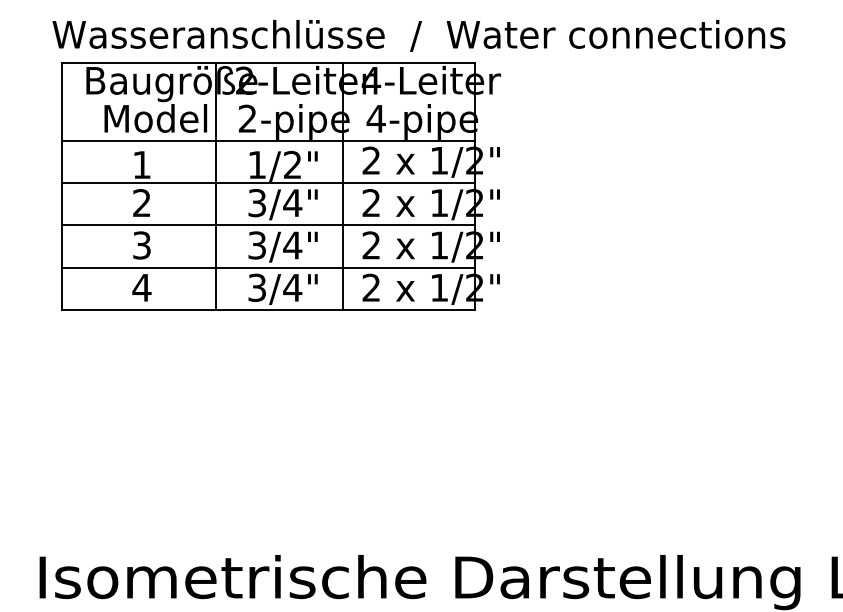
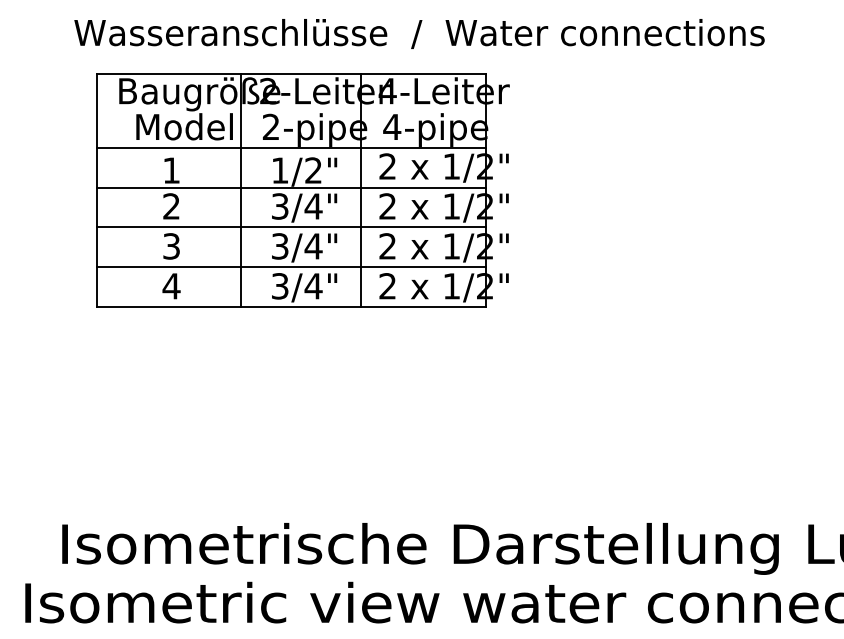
part: (280, 186) -> (302, 190), moved

